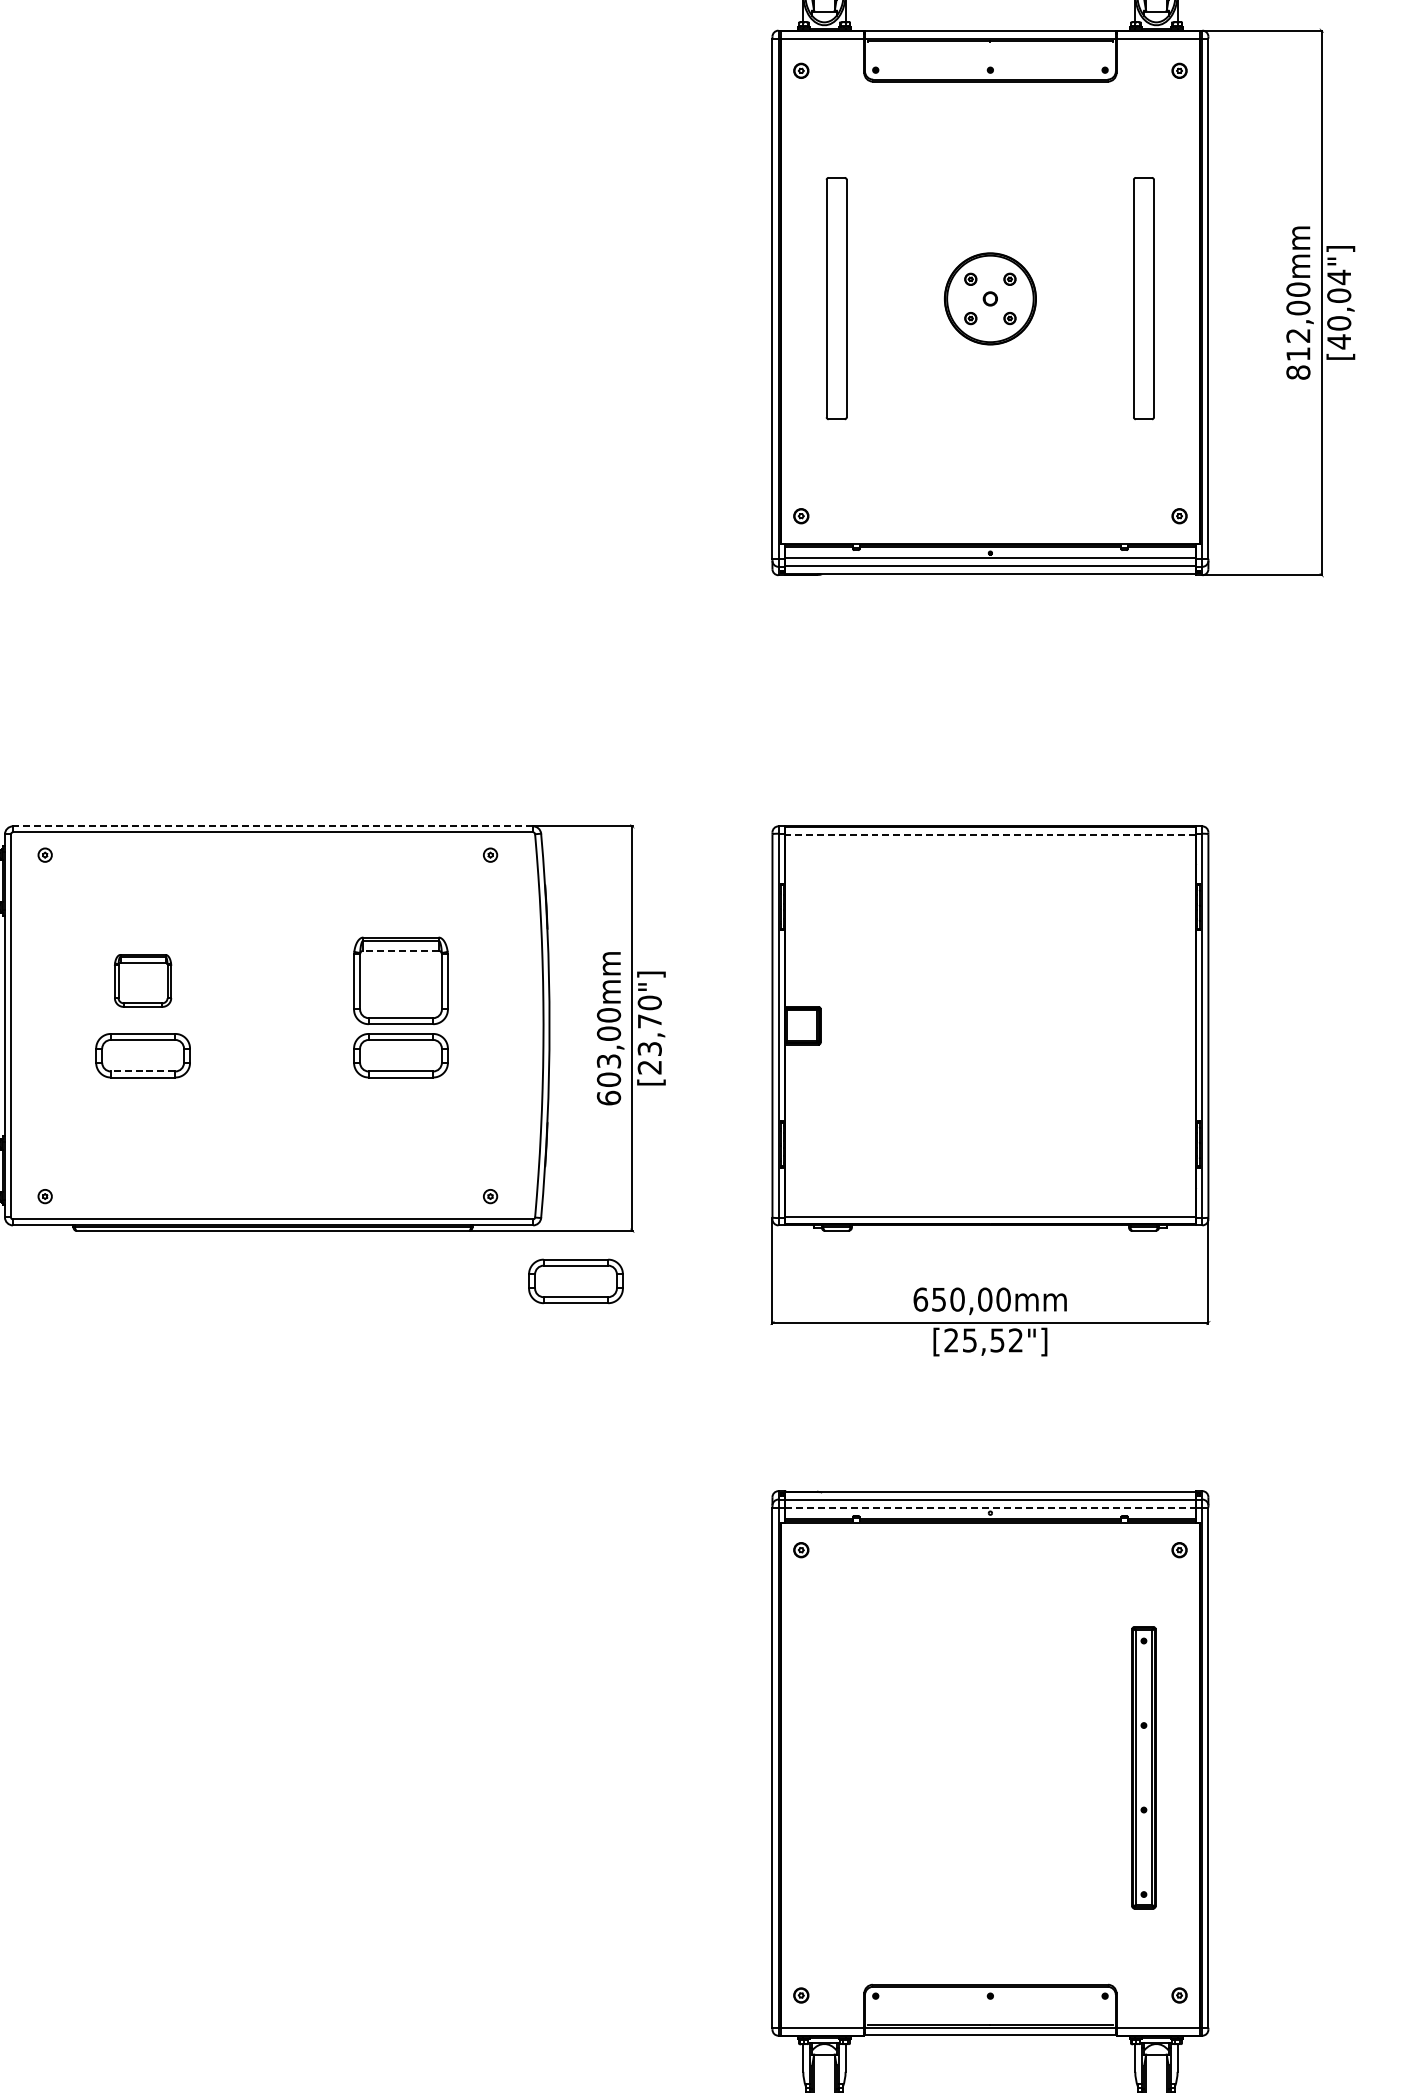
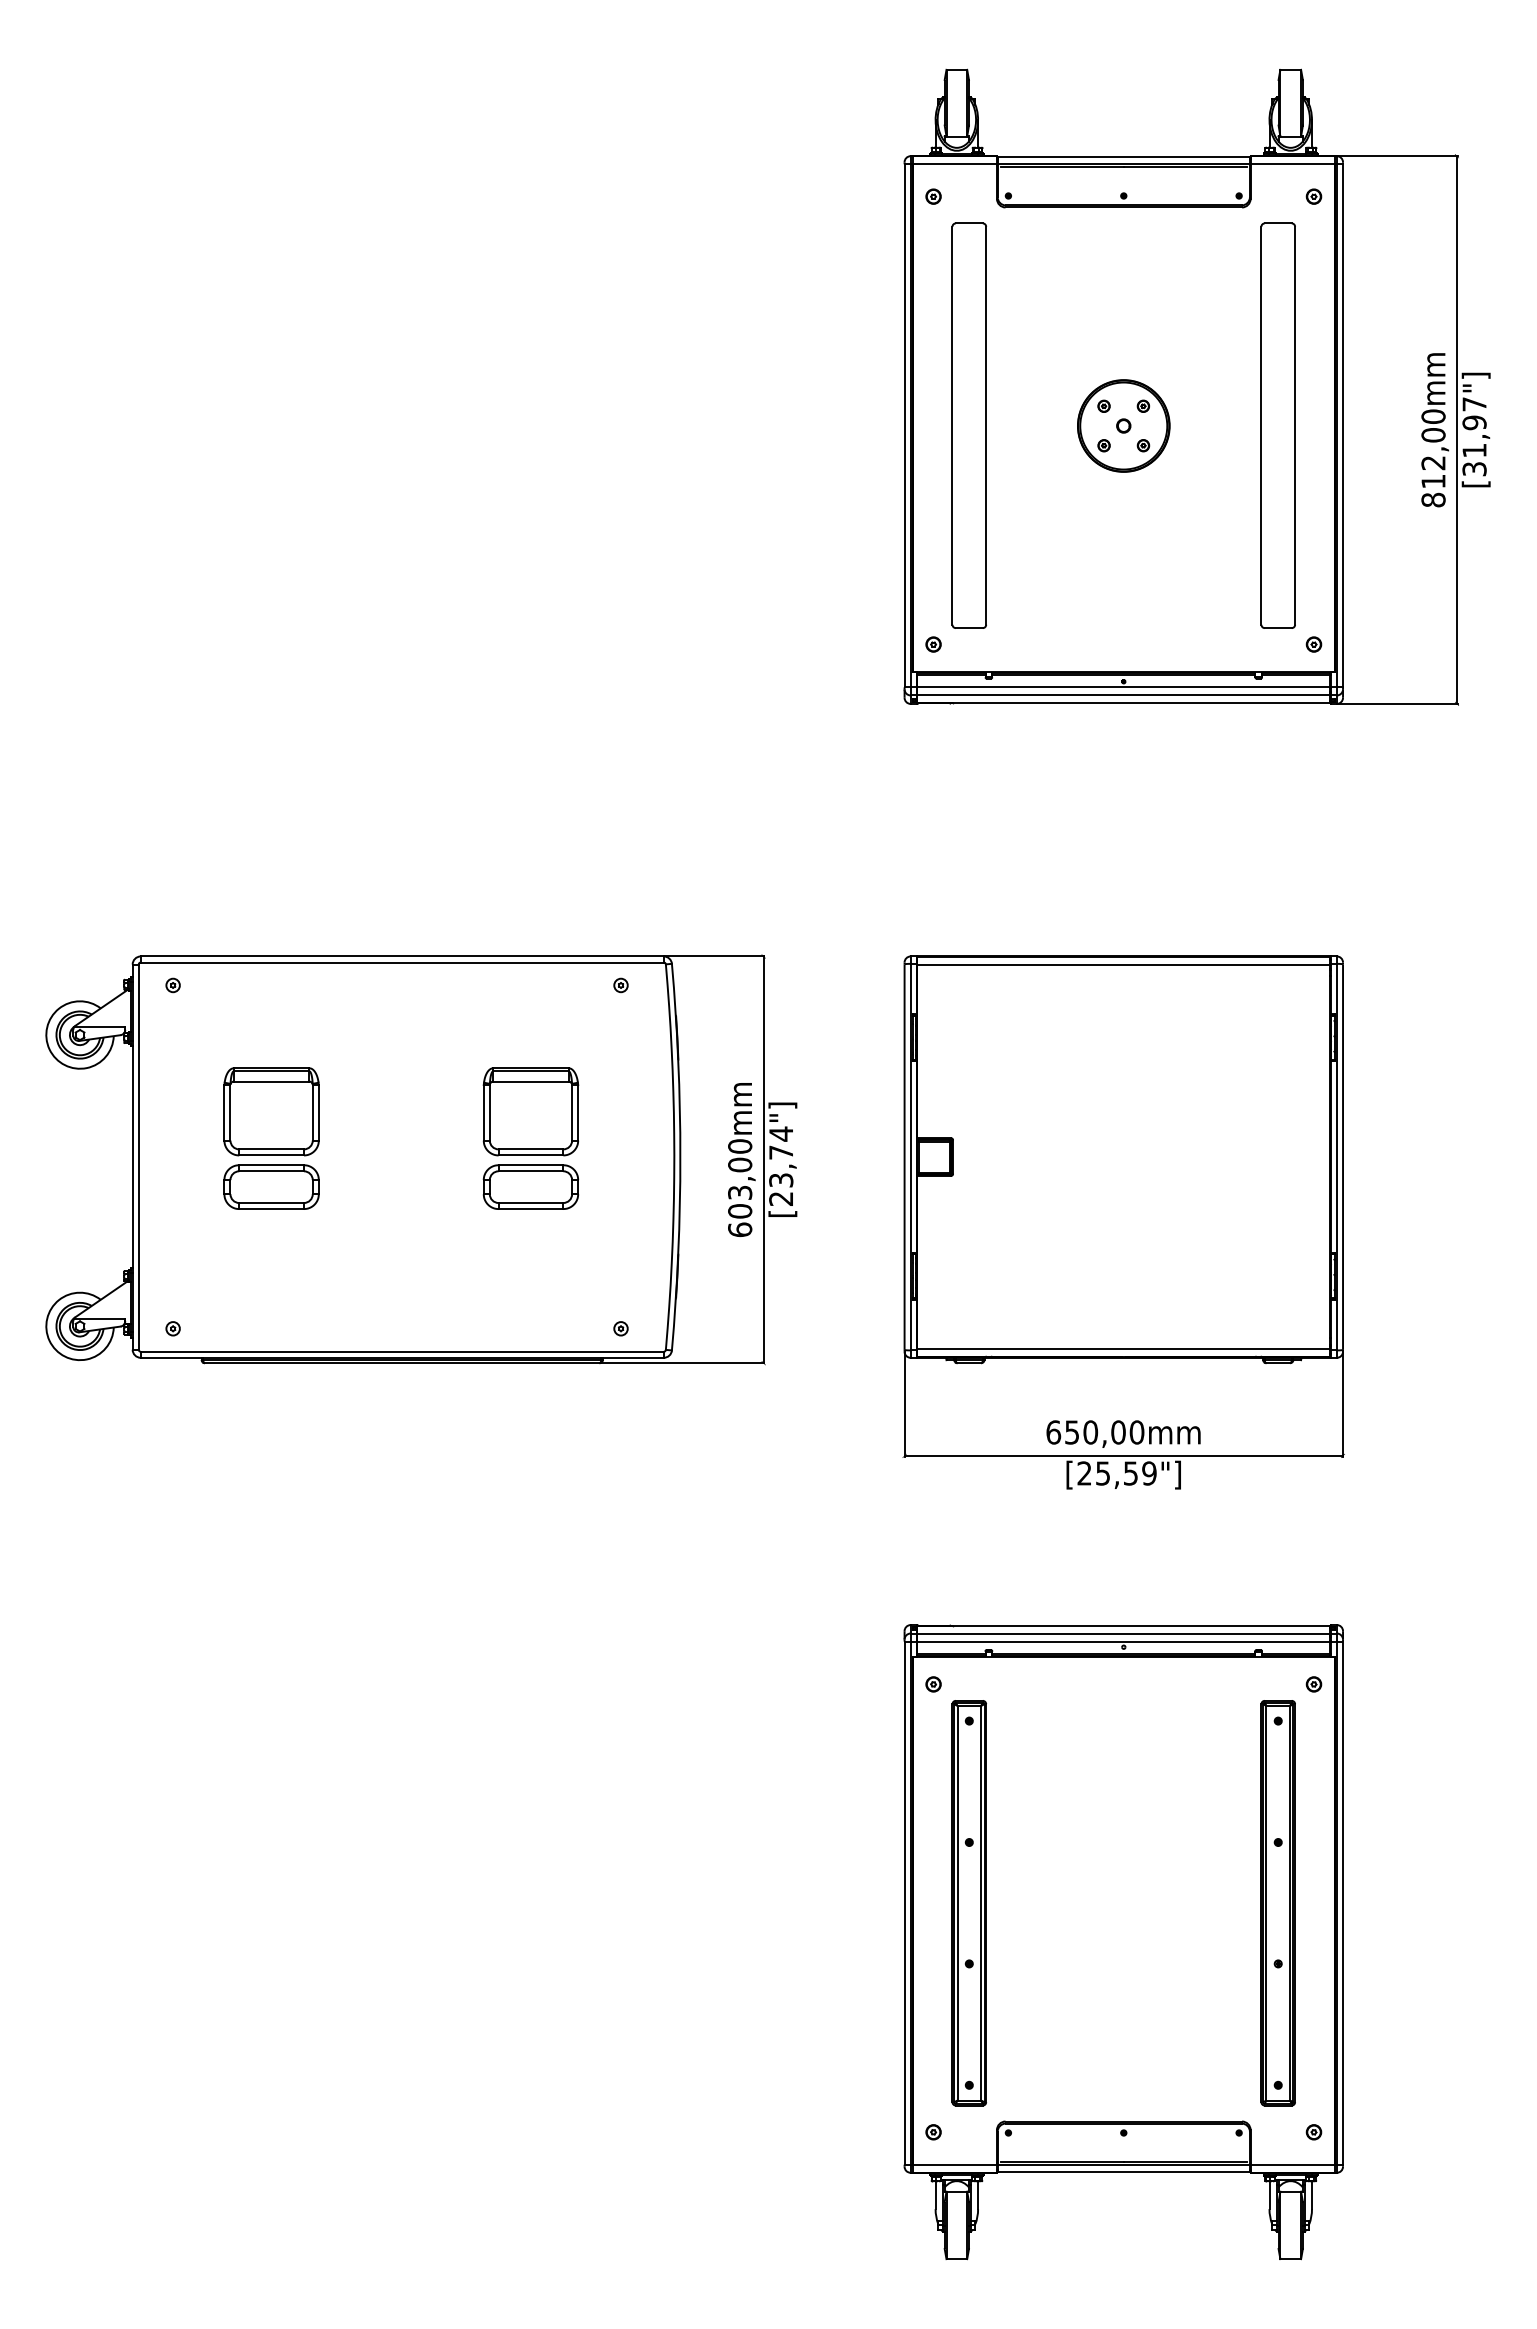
part: (836, 298) -> (968, 425), size x1.67
part: (1143, 298) -> (1277, 425), size x1.67
text: (1339, 309) -> (1474, 436), [40,04"] -> [31,97"]
line: (273, 826) -> (402, 956), dashed -> solid
line: (990, 834) -> (1123, 964), dashed -> solid
line: (400, 950) -> (530, 1081), dashed -> solid
part: (142, 980) -> (271, 1111), size x1.67
text: (650, 1002) -> (781, 1133), [23,70"] -> [23,74"]
line: (142, 1071) -> (271, 1203), dashed -> solid
part: (575, 1280) -> (706, 1413), removed
text: (1015, 1340) -> (1149, 1473), [25,52"] -> [25,59"]
line: (991, 1508) -> (1124, 1642), dashed -> solid
part: (836, 1767) -> (968, 1903), added
part: (1143, 1767) -> (1277, 1903), size x1.43

